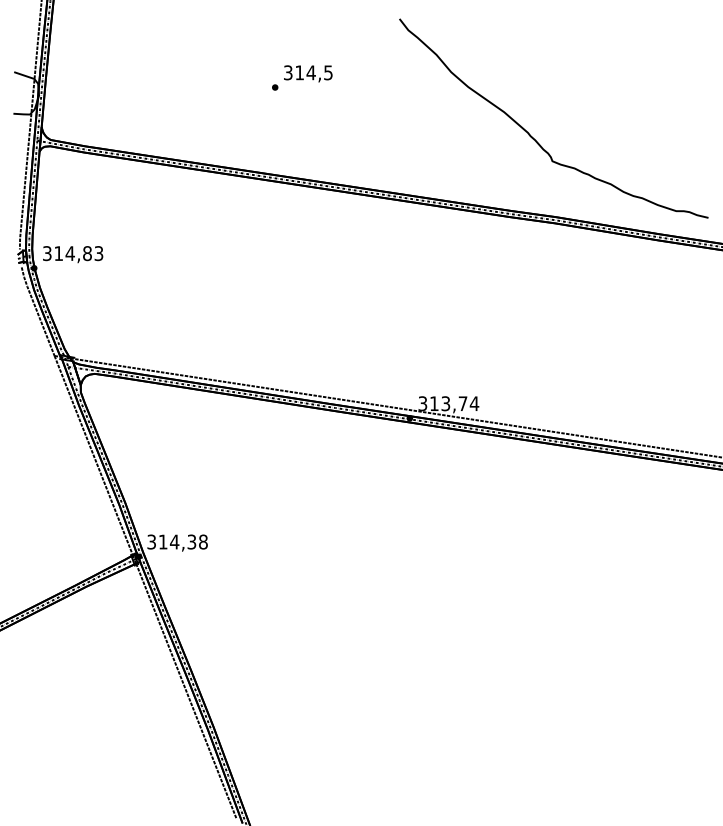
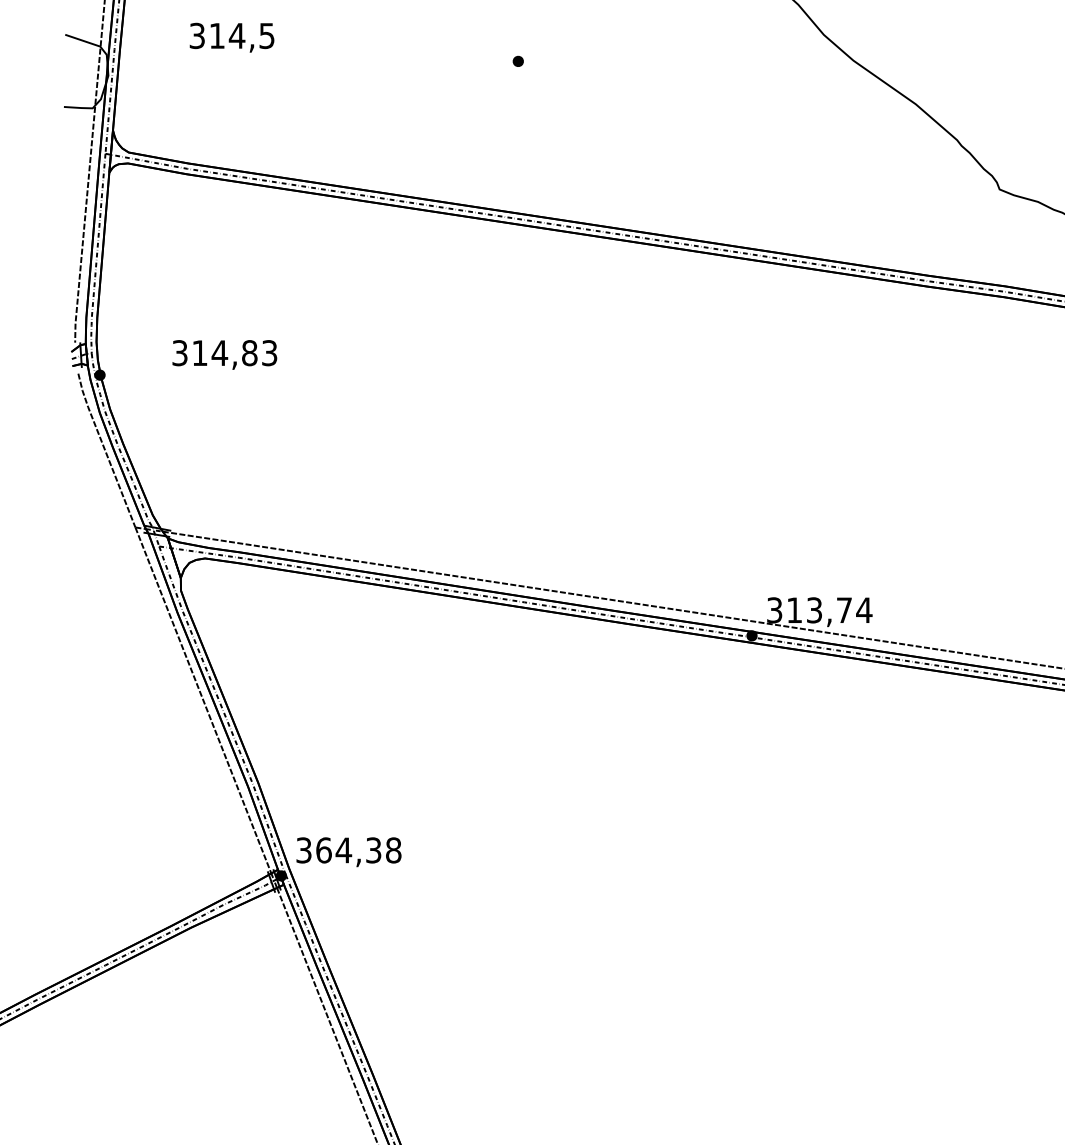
text: (308, 73) -> (232, 37), moved
text: (73, 254) -> (225, 354), moved
text: (162, 541) -> (322, 849), 314,38 -> 364,38

